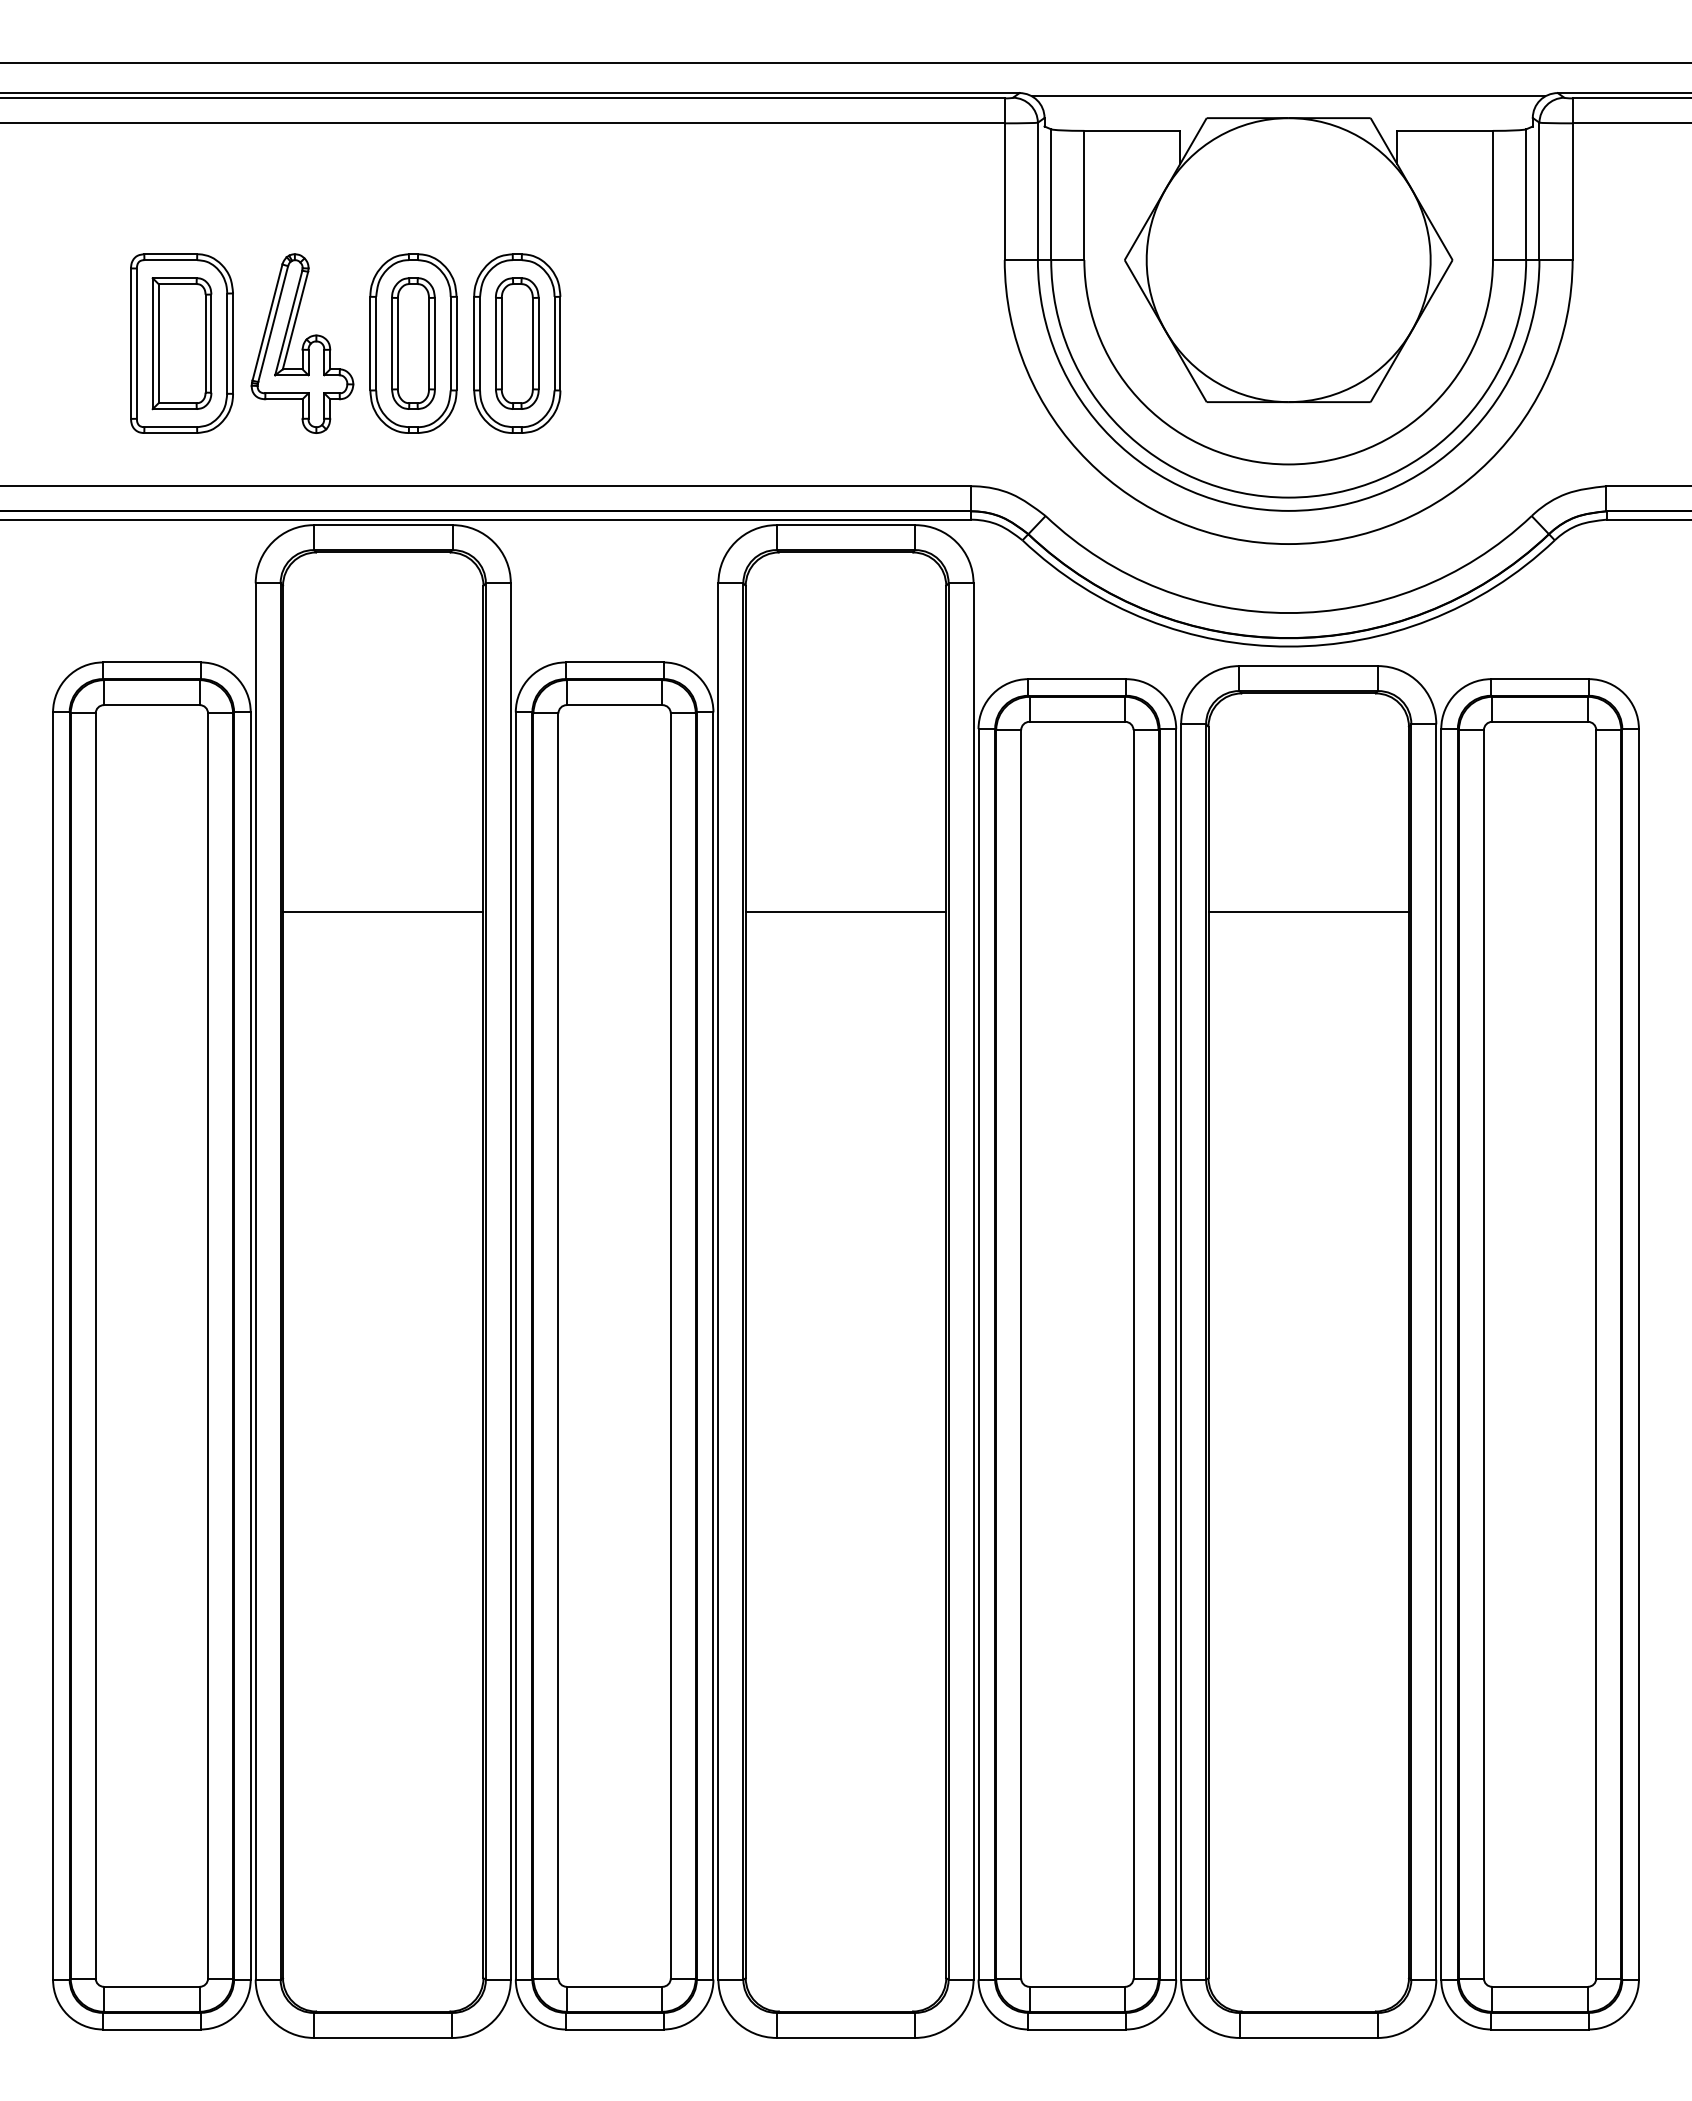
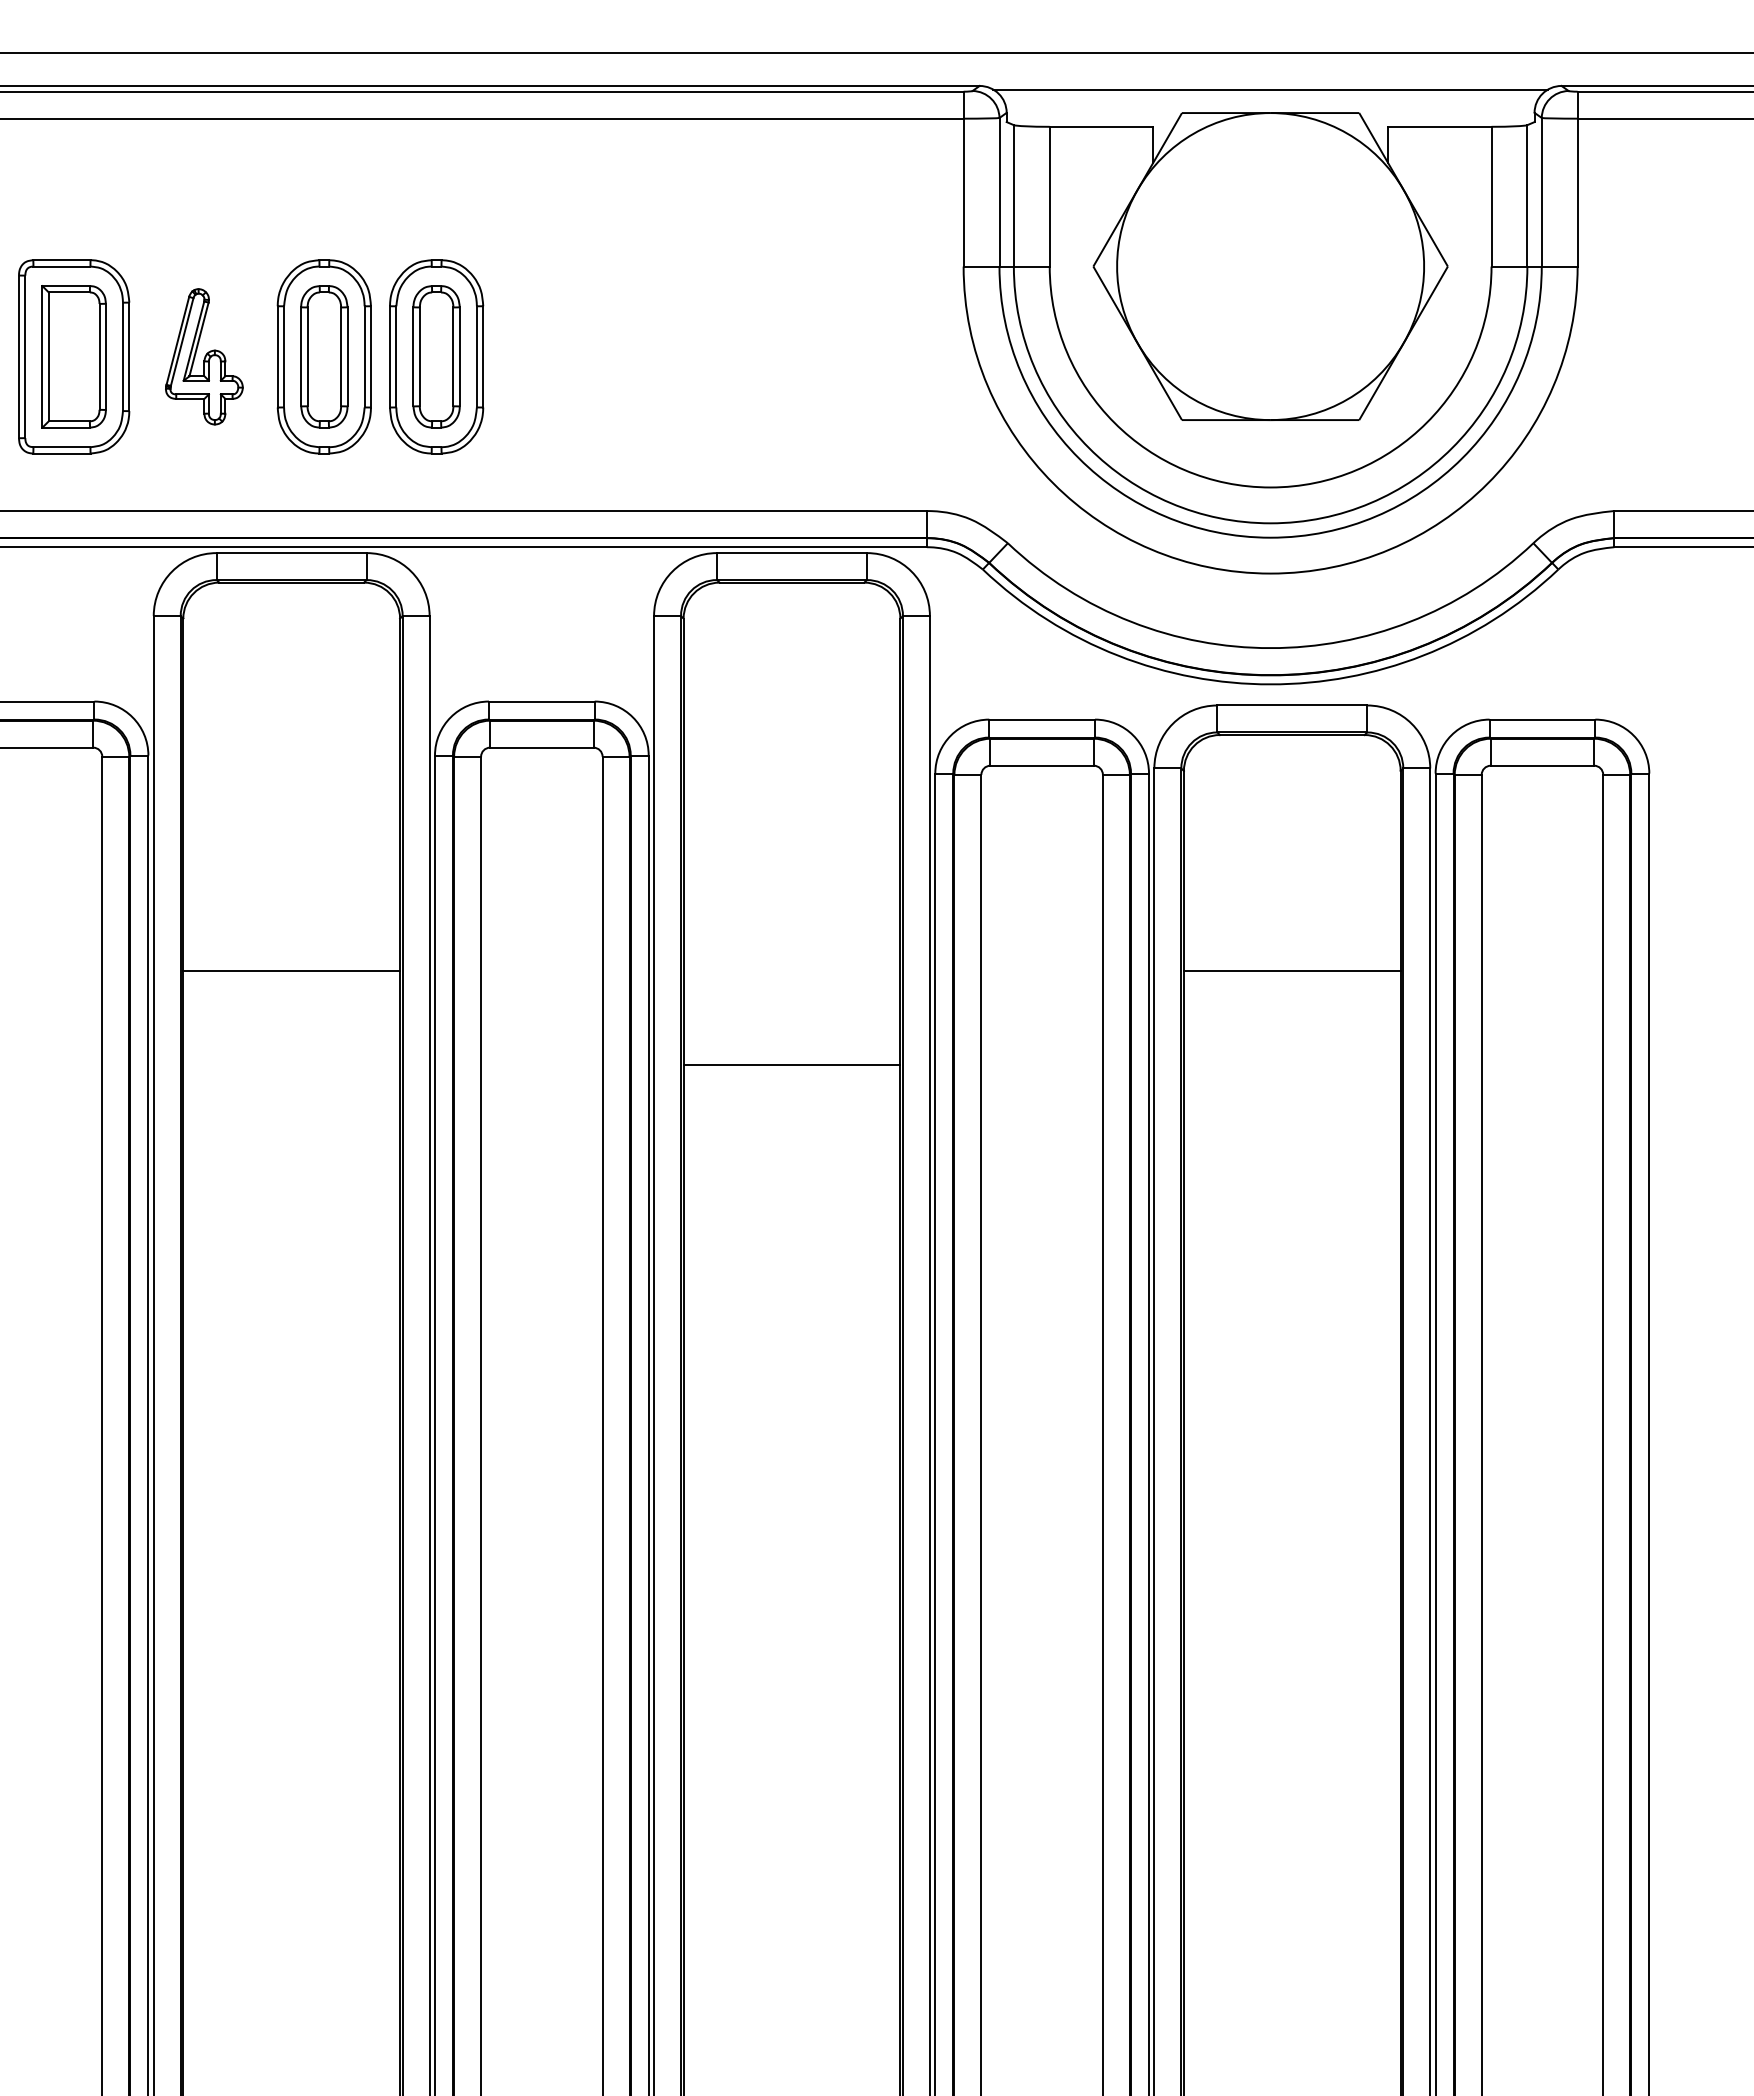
part: (302, 343) -> (204, 356), size x0.7
line: (845, 911) -> (791, 1064), moved

